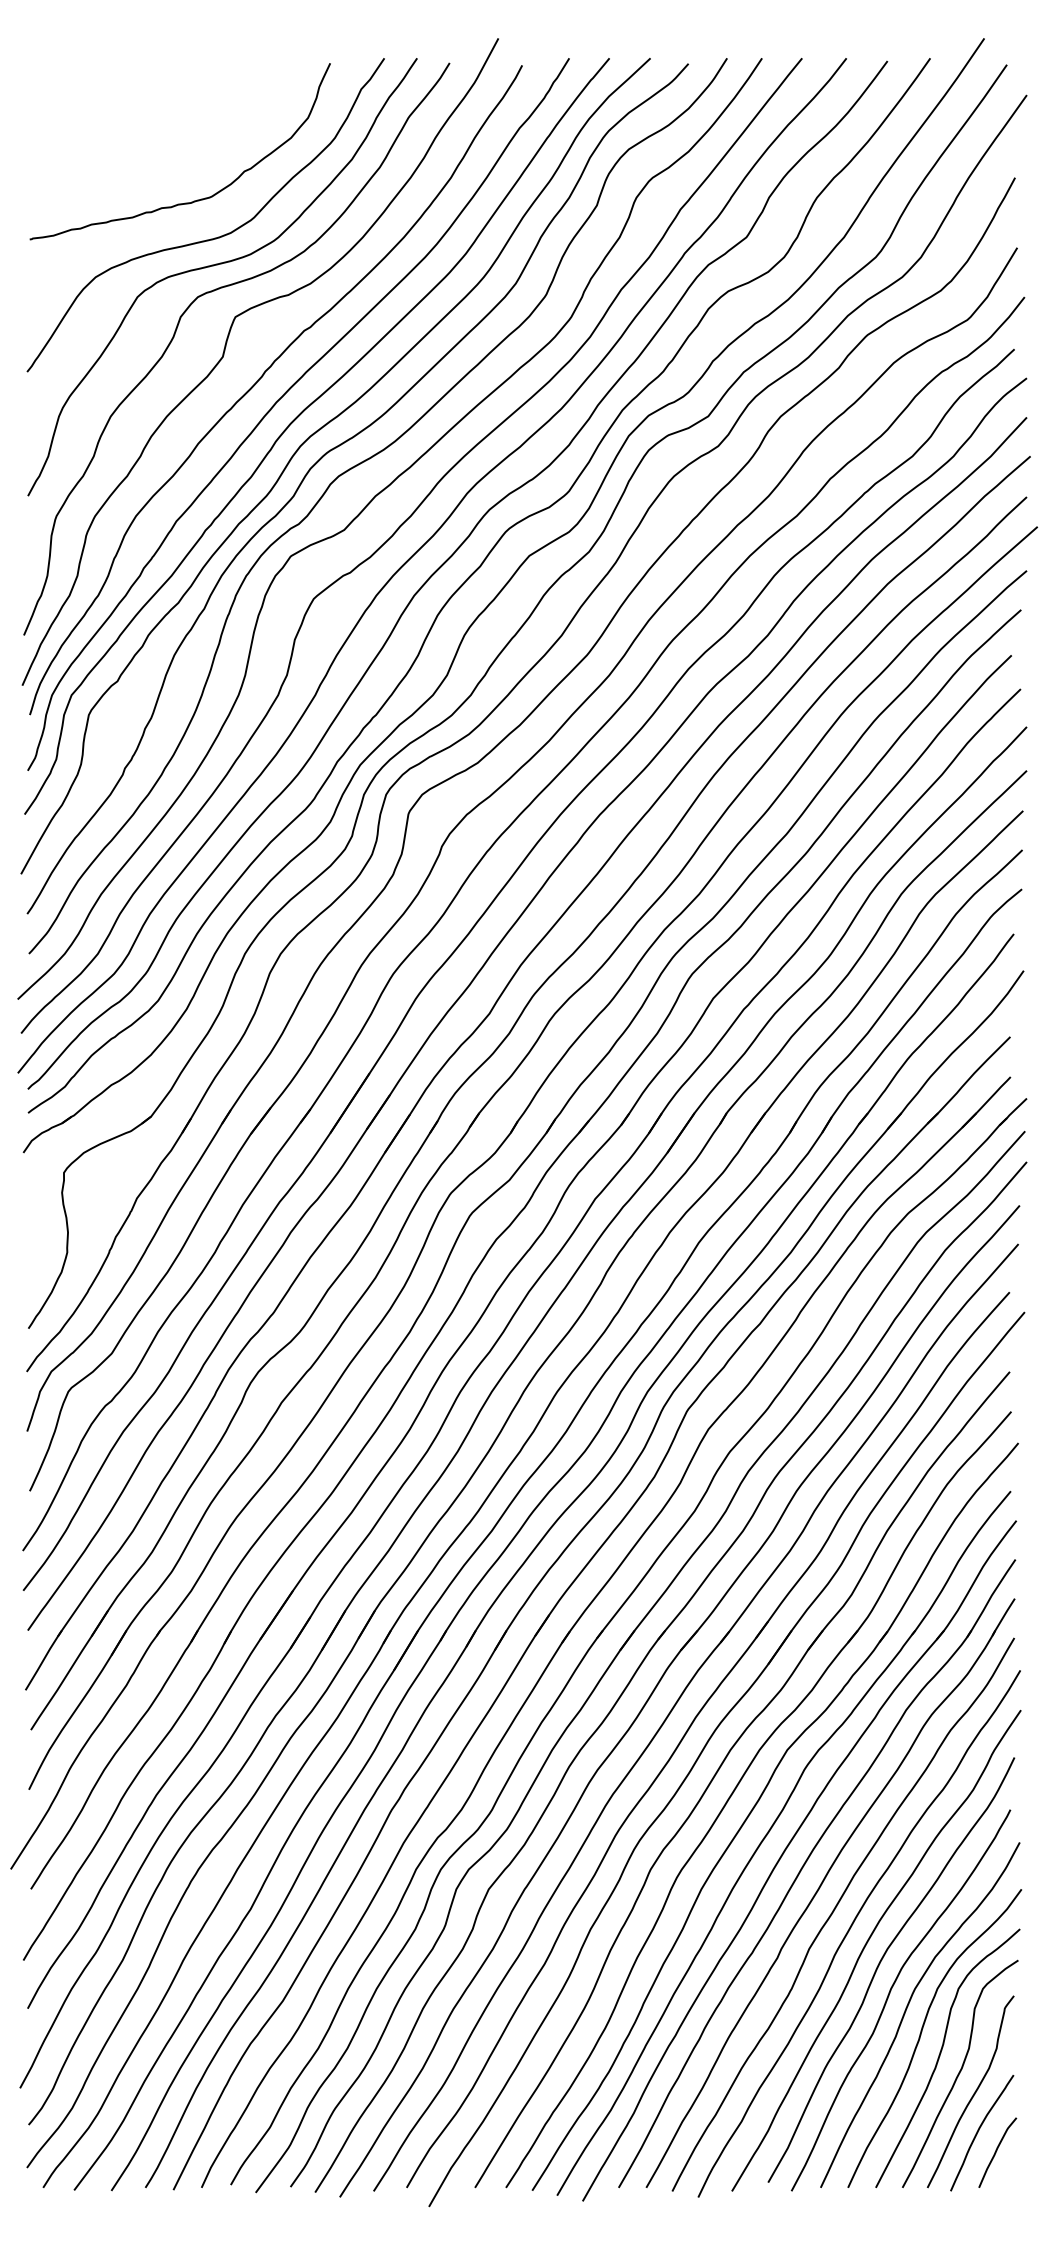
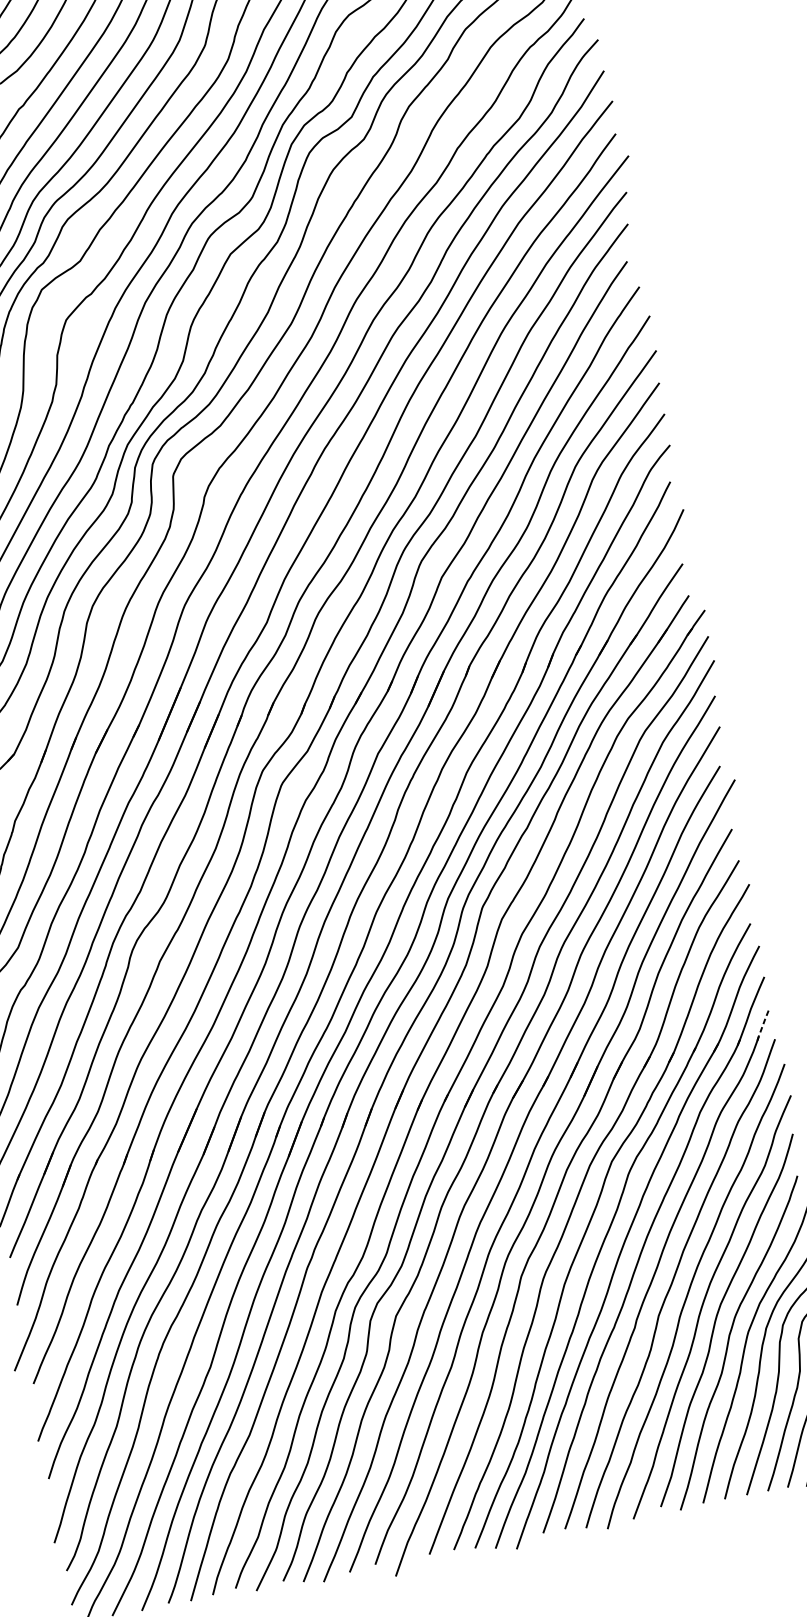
line: (1003, 1617) -> (763, 1024), solid -> dashed

